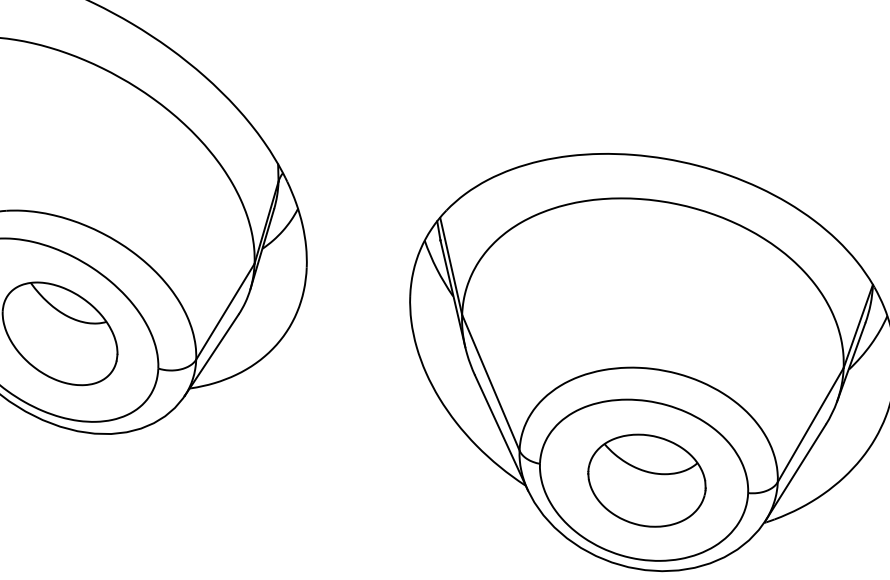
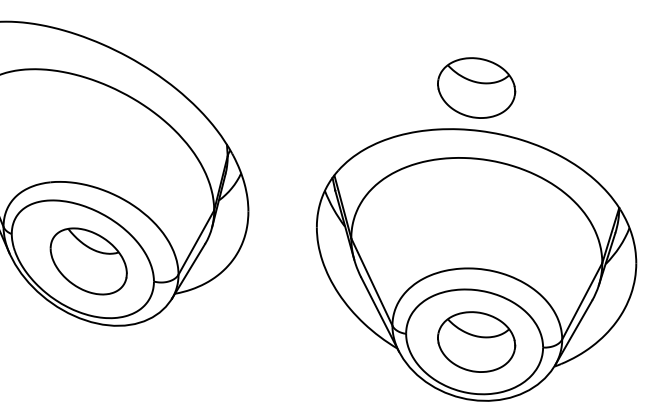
part: (662, 92) -> (476, 87), added

